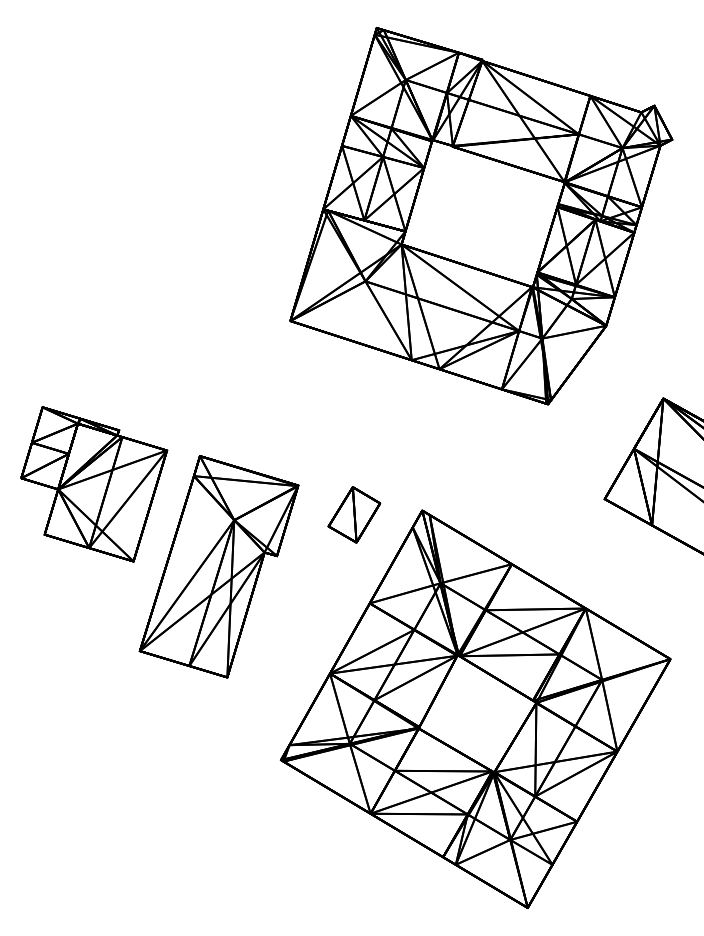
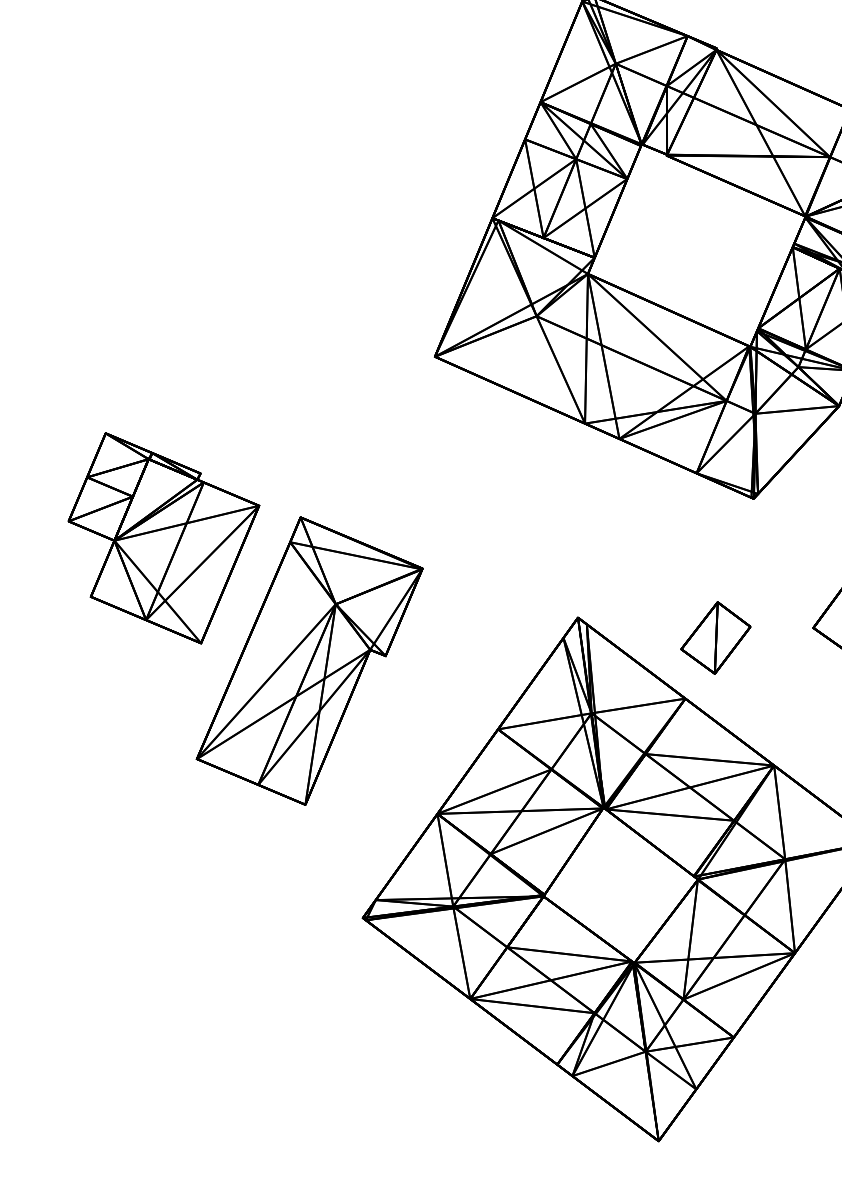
part: (354, 514) -> (716, 637), moved

